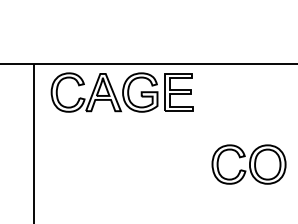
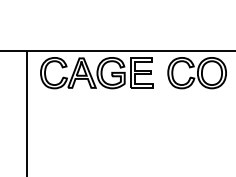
part: (248, 164) -> (196, 73), moved

